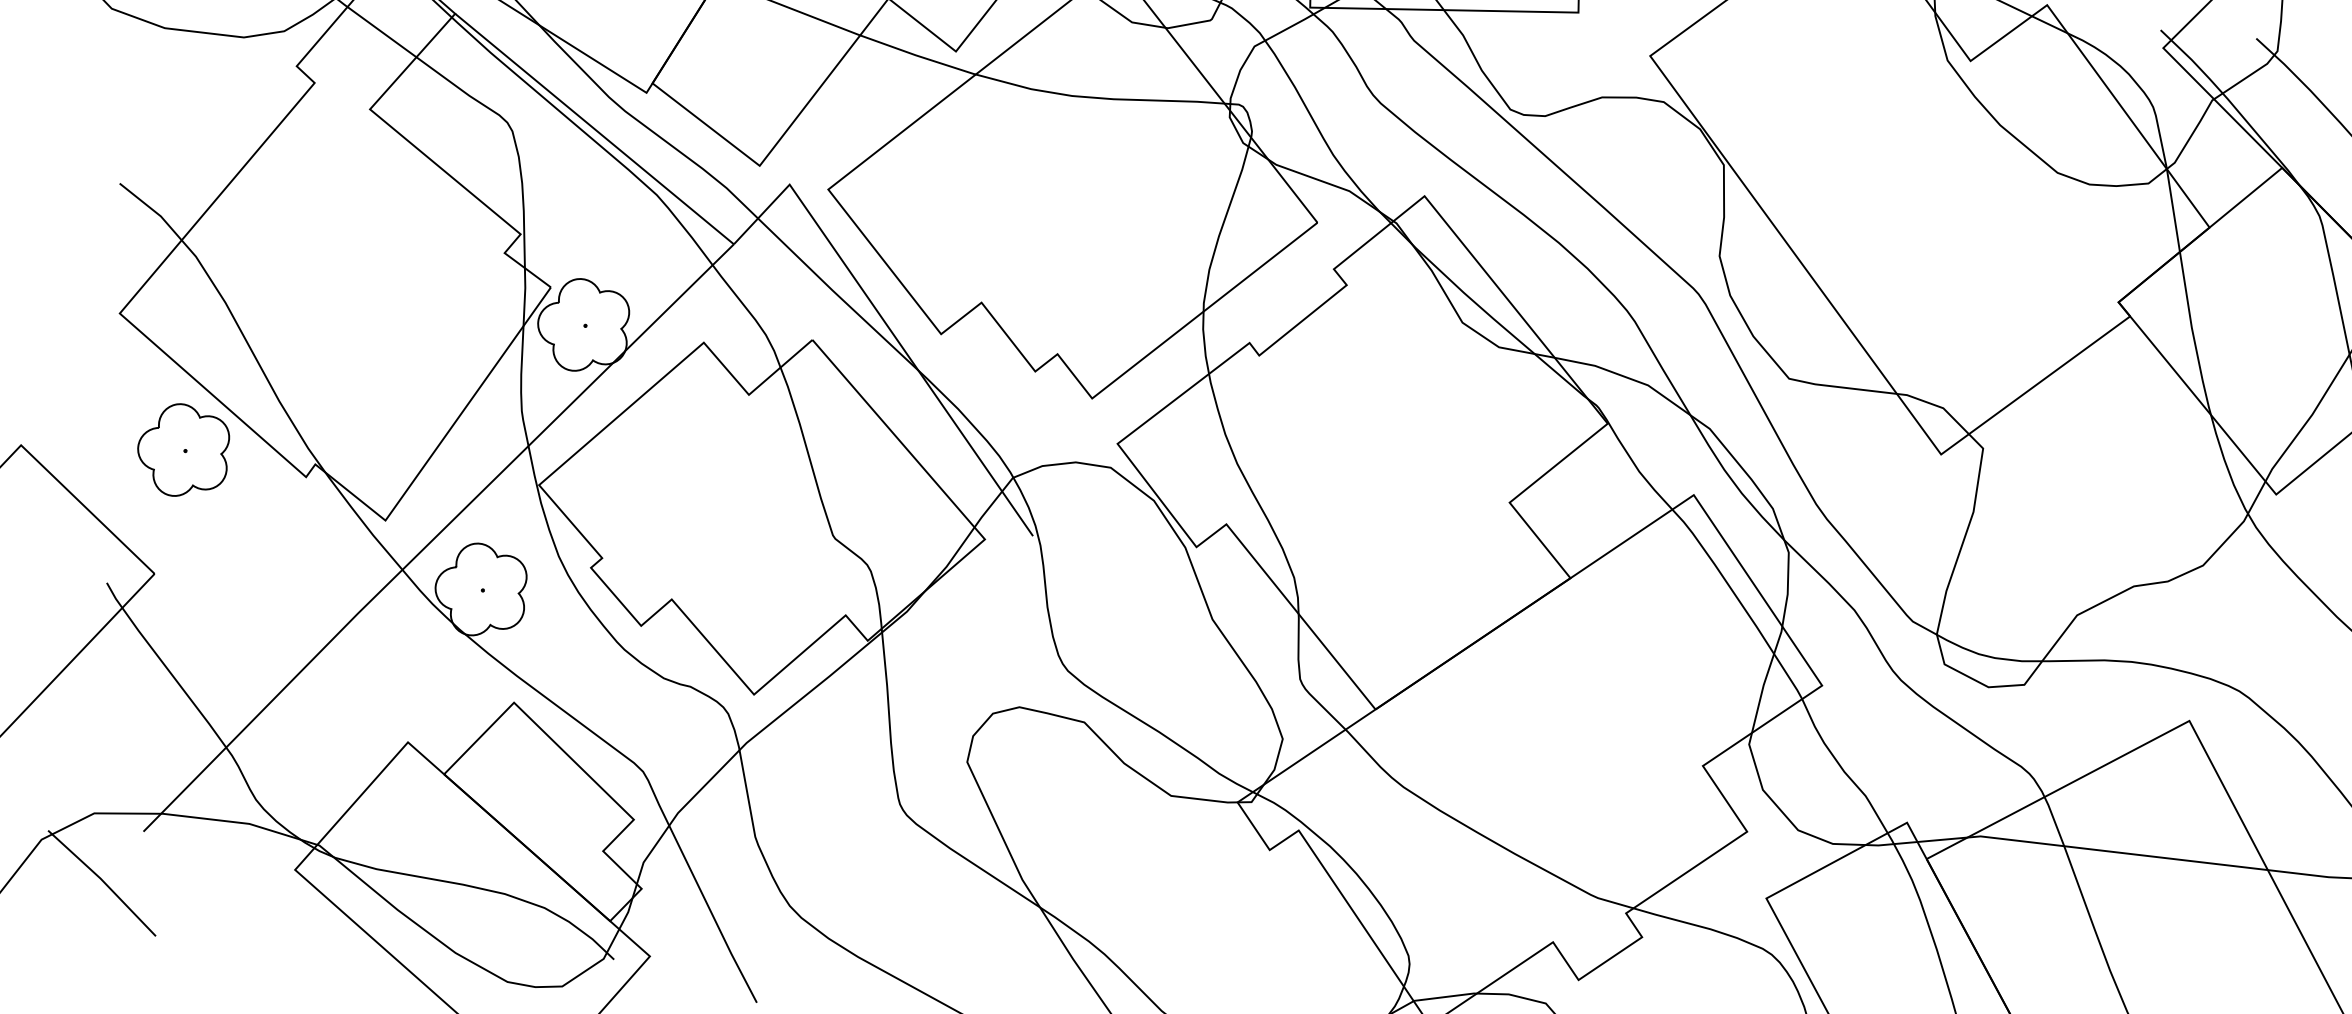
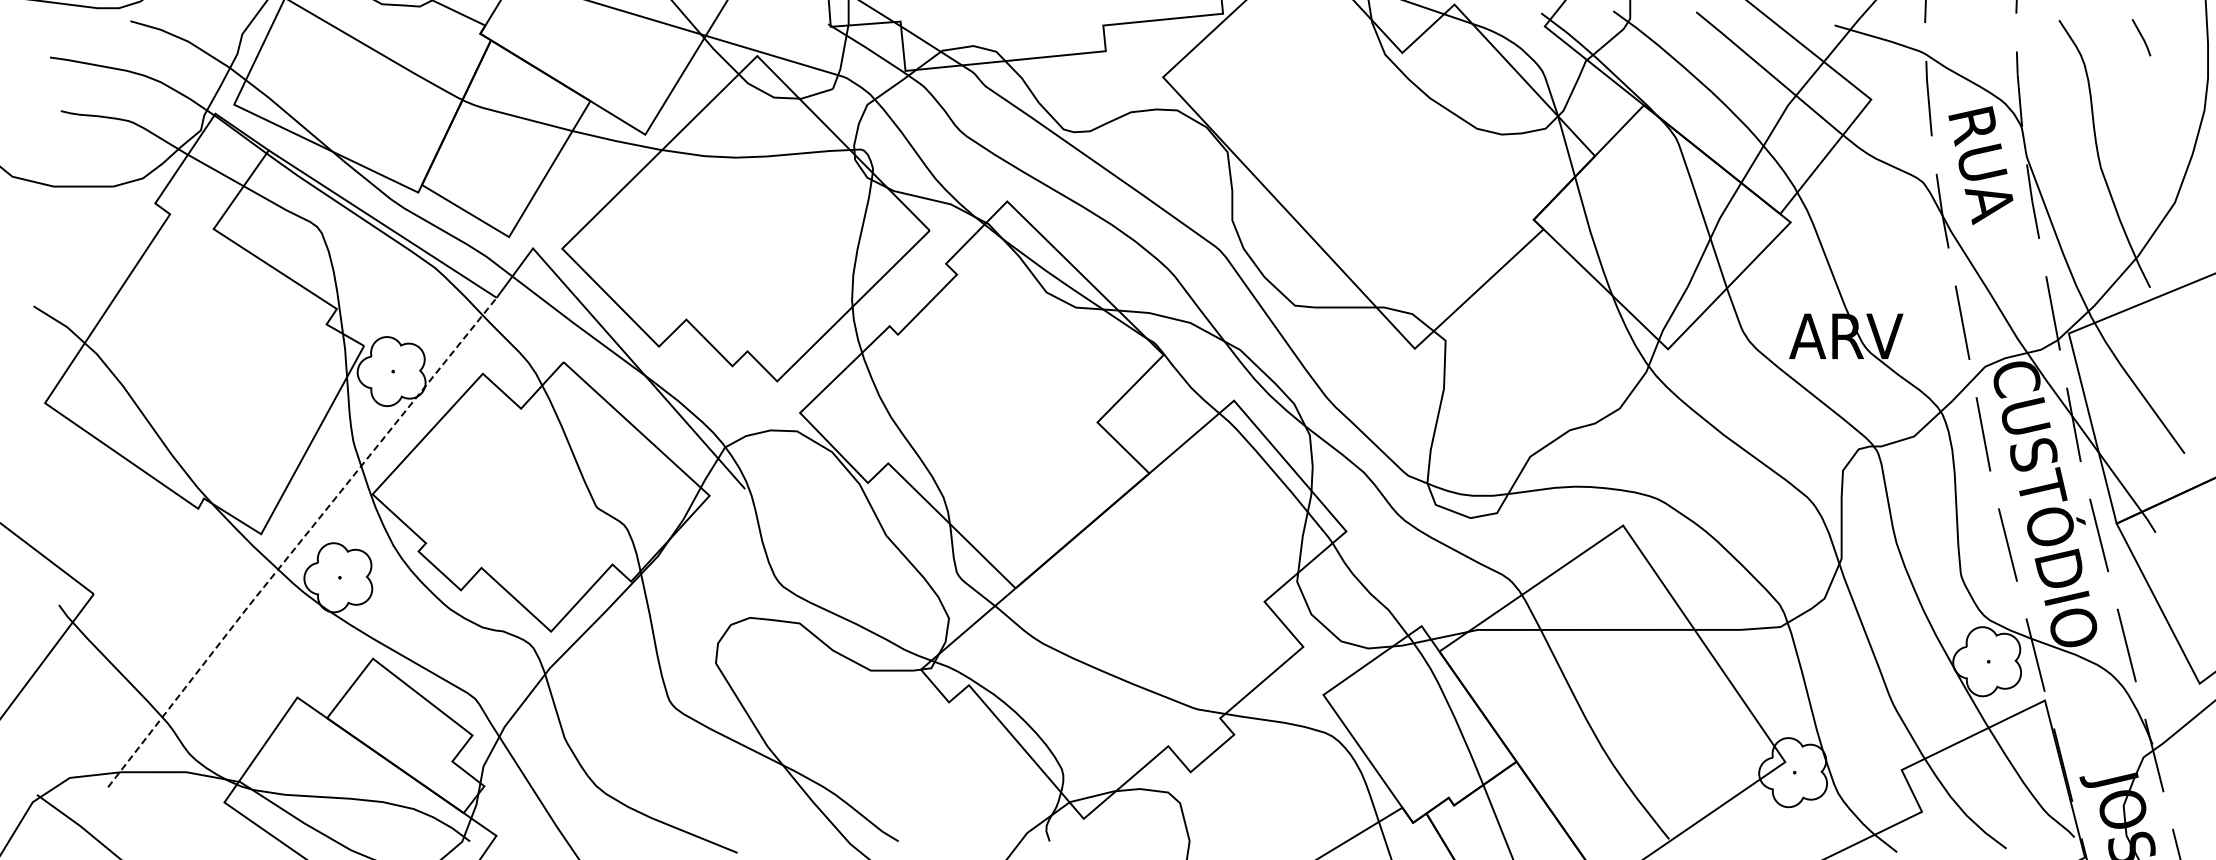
part: (183, 450) -> (104, 499), removed
line: (436, 536) -> (300, 541), solid -> dashed

